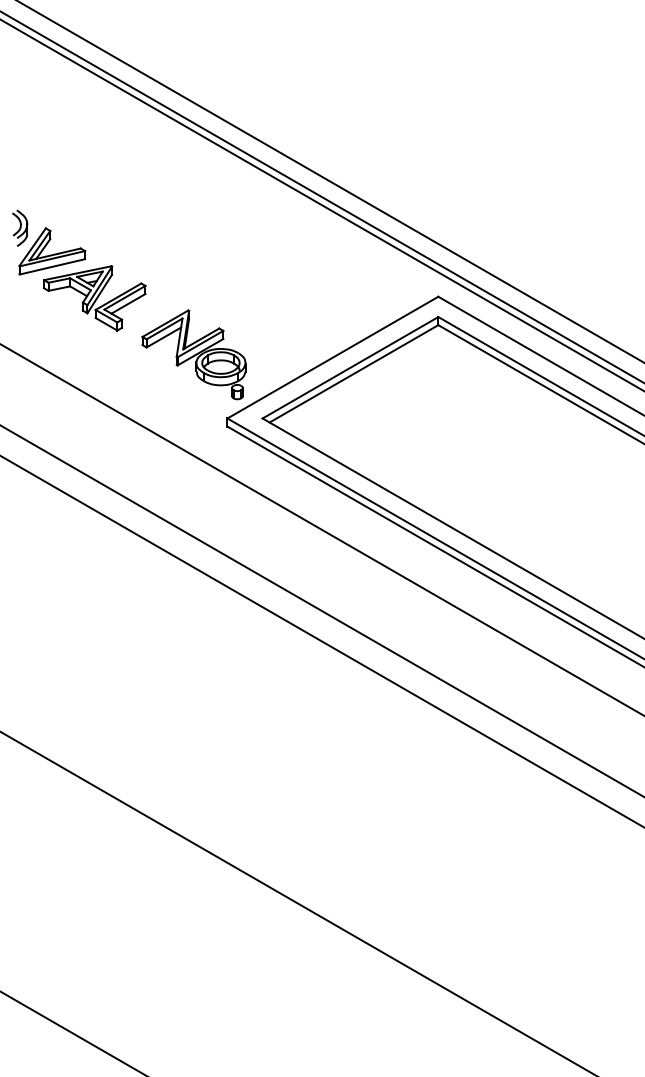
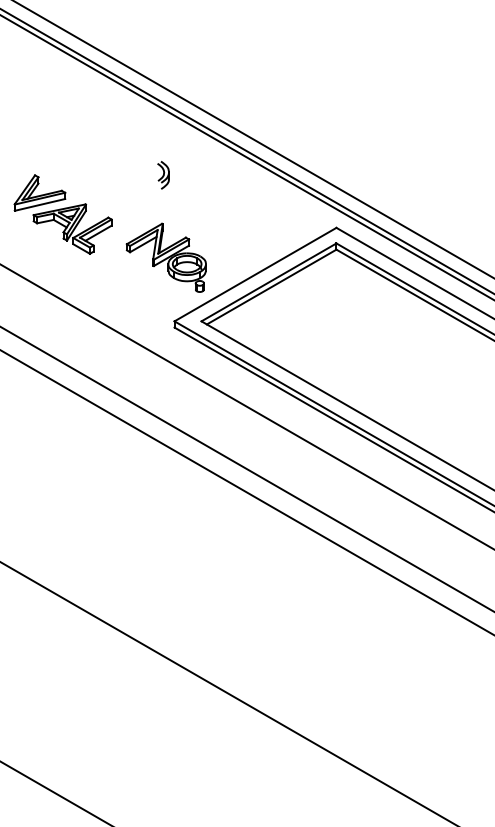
part: (20, 227) -> (163, 174), moved
part: (193, 354) -> (166, 257), moved

